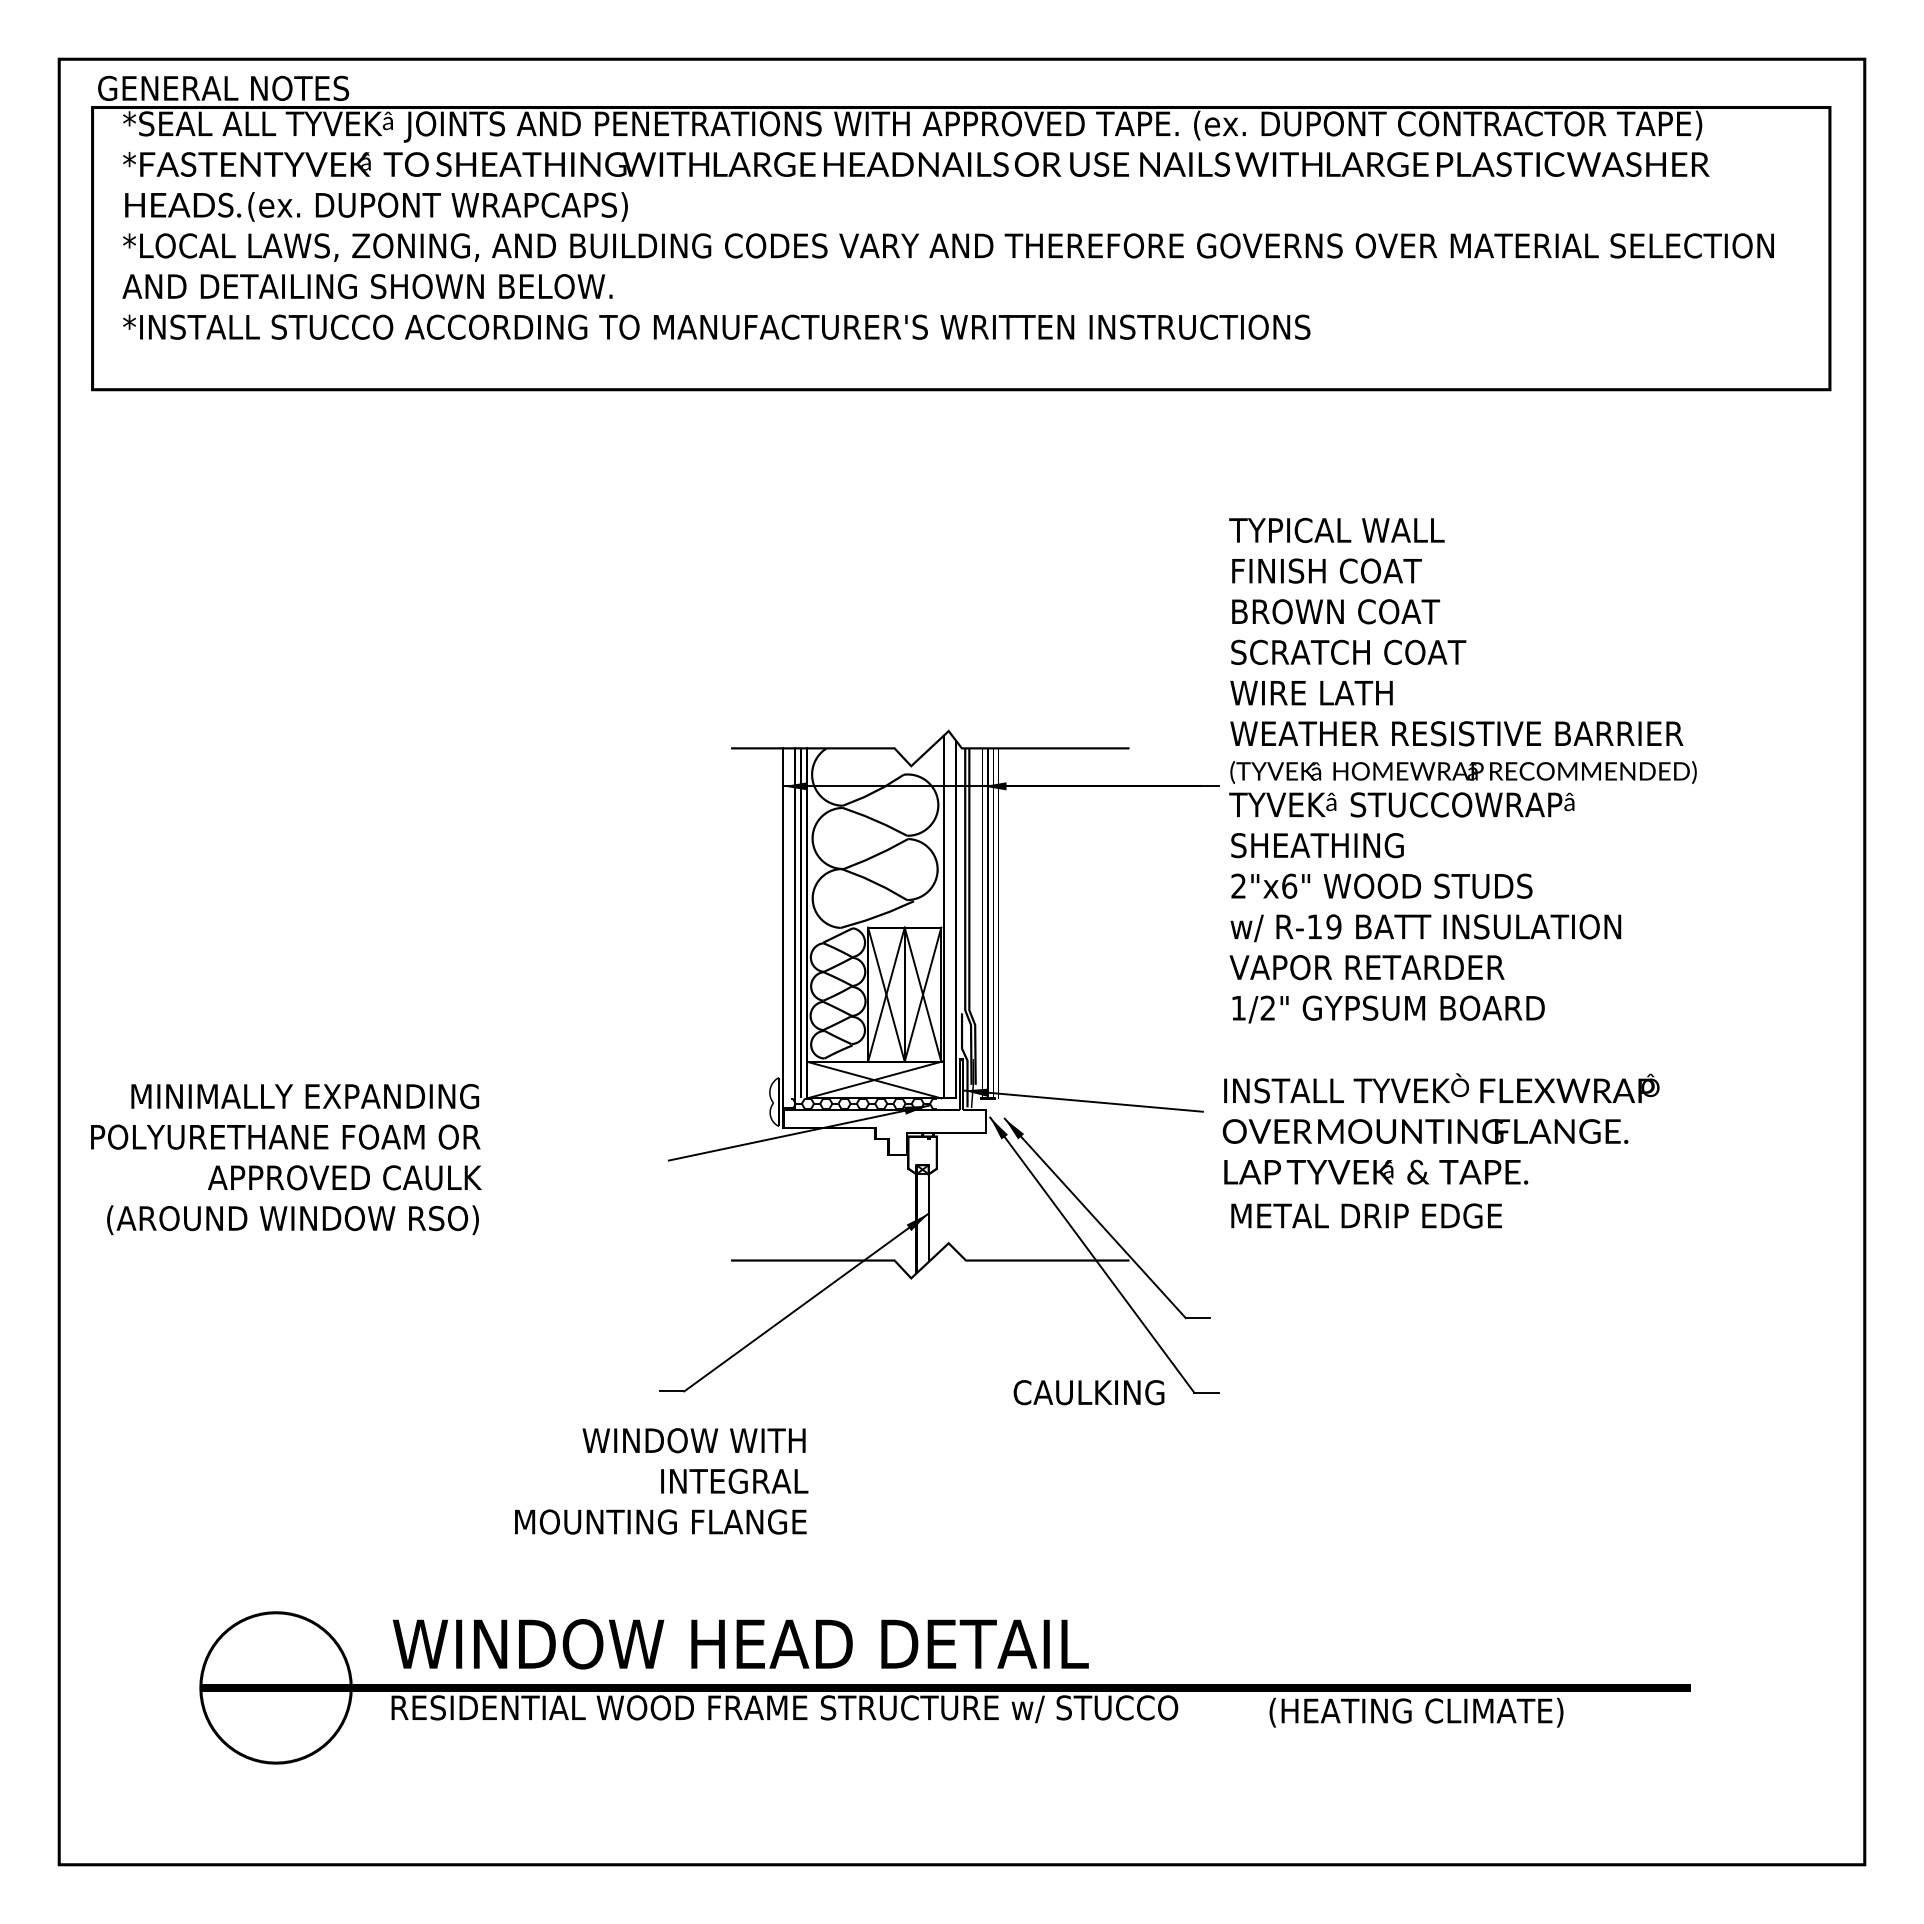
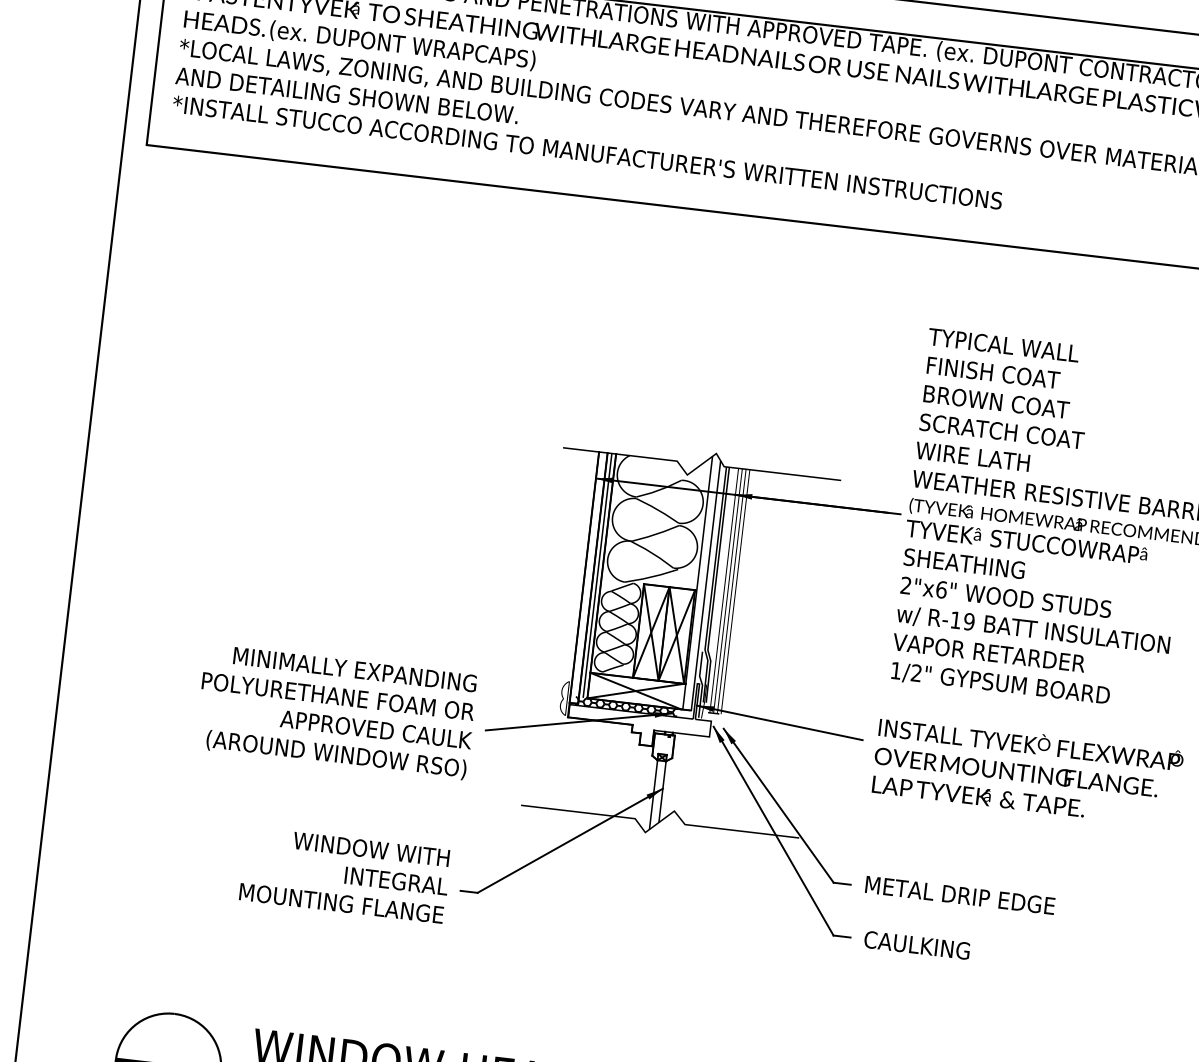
text: (286, 1159) -> (336, 712), moved
text: (1366, 1215) -> (960, 895), moved
text: (1088, 1392) -> (916, 945), moved
text: (661, 1481) -> (345, 875), moved

